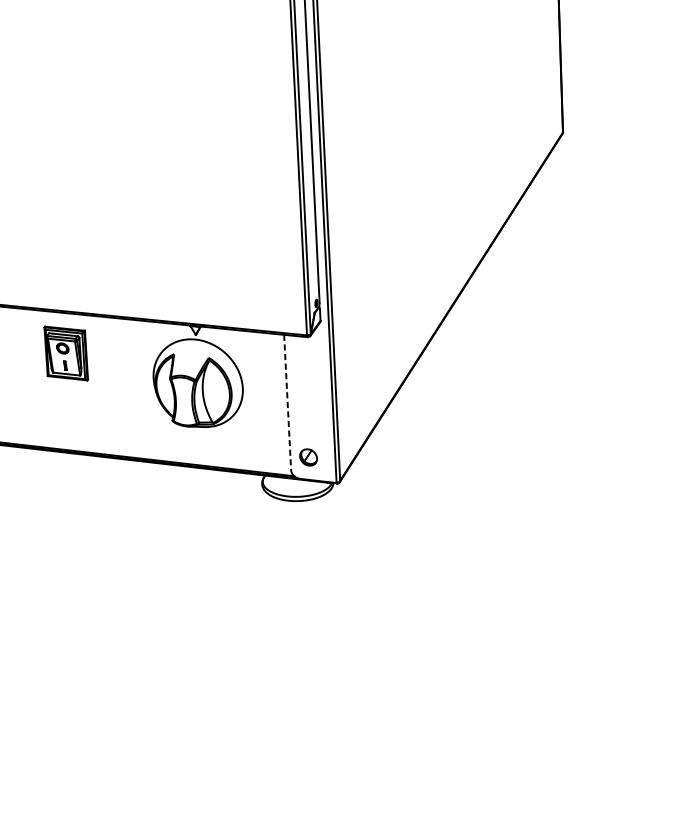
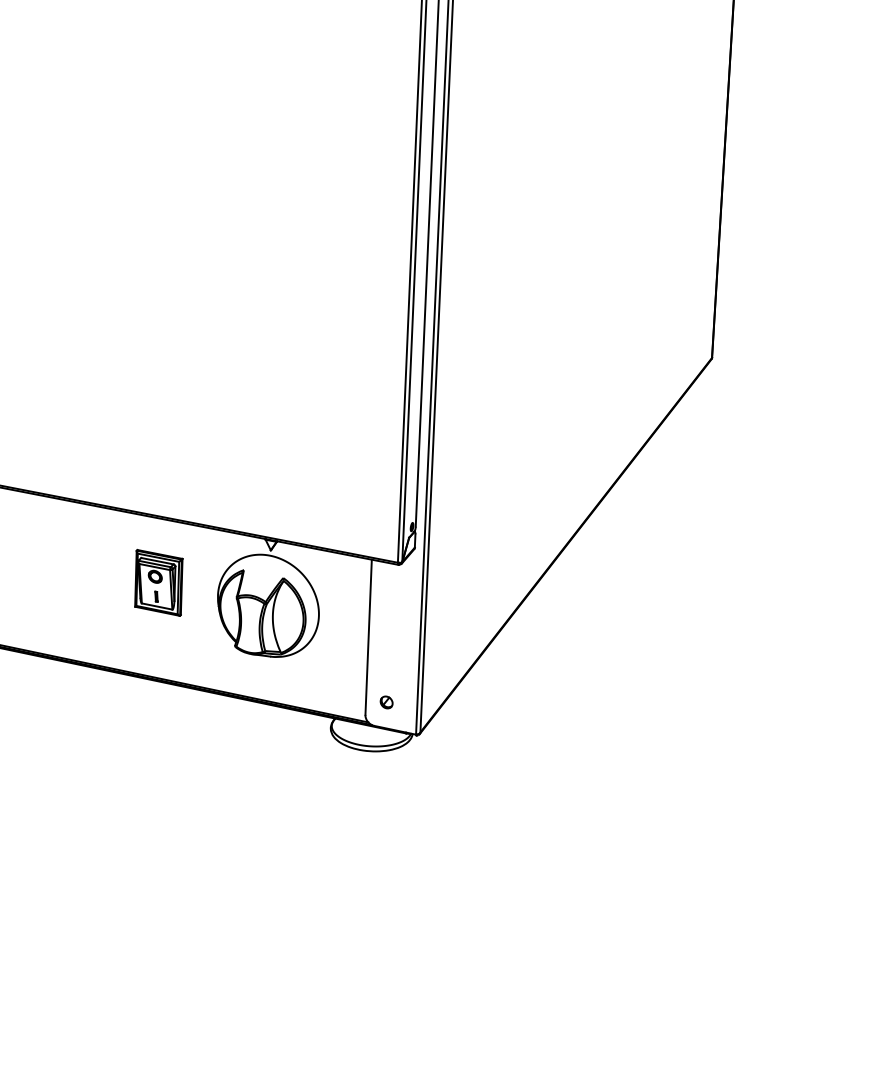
part: (66, 353) -> (158, 582), moved
line: (287, 402) -> (368, 637), dashed -> solid
part: (308, 457) -> (386, 702), size x0.62

